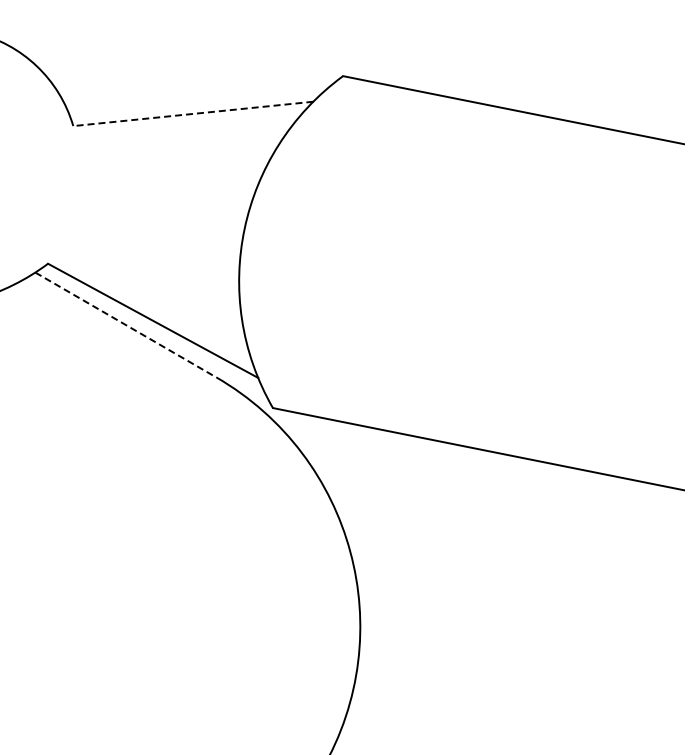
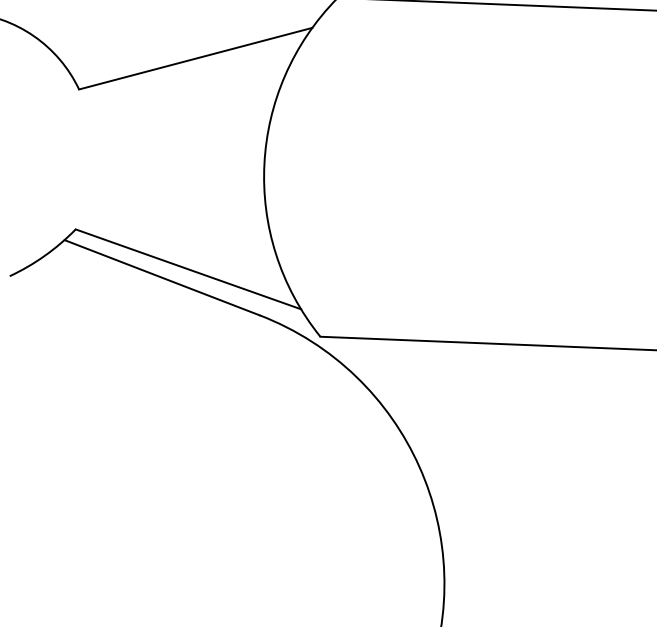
line: (193, 113) -> (195, 58), dashed -> solid
line: (125, 325) -> (161, 278), dashed -> solid

